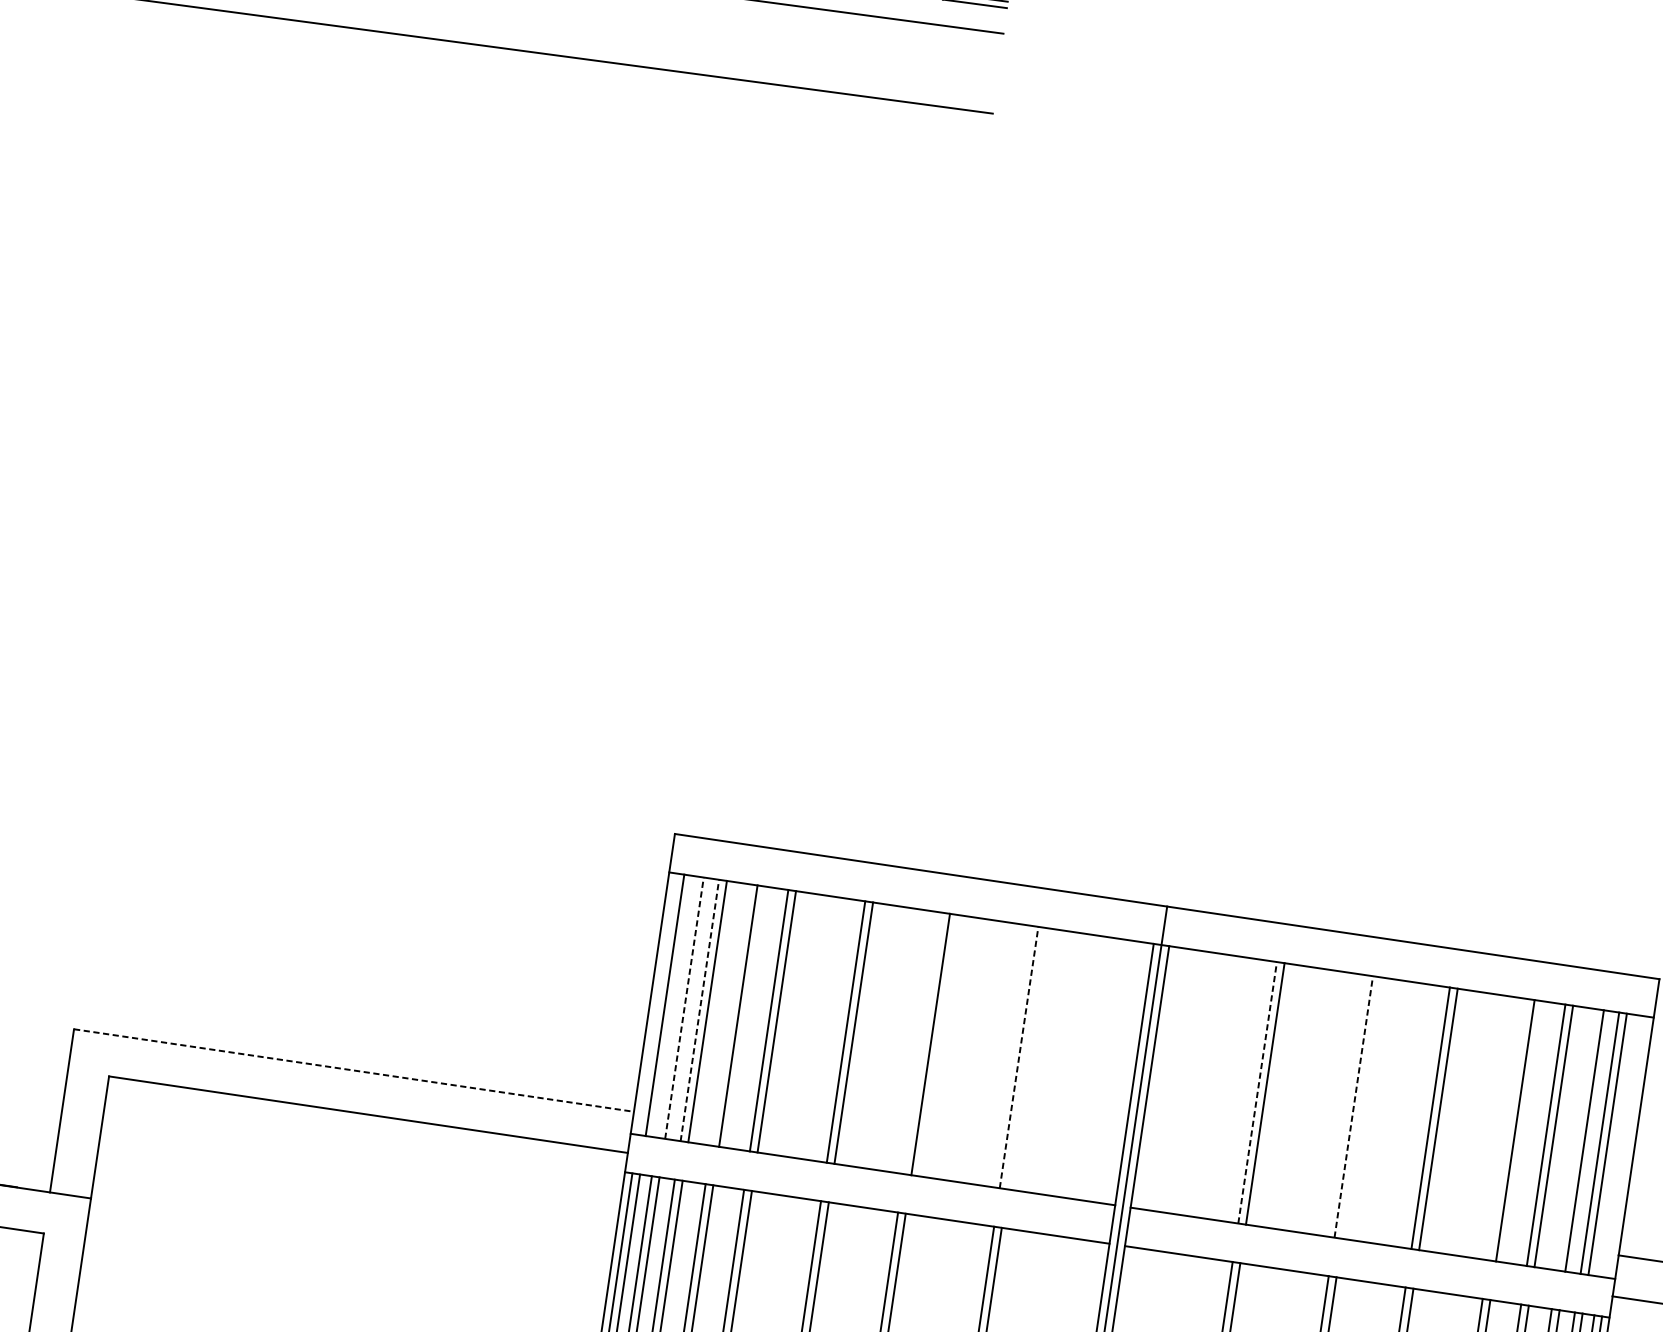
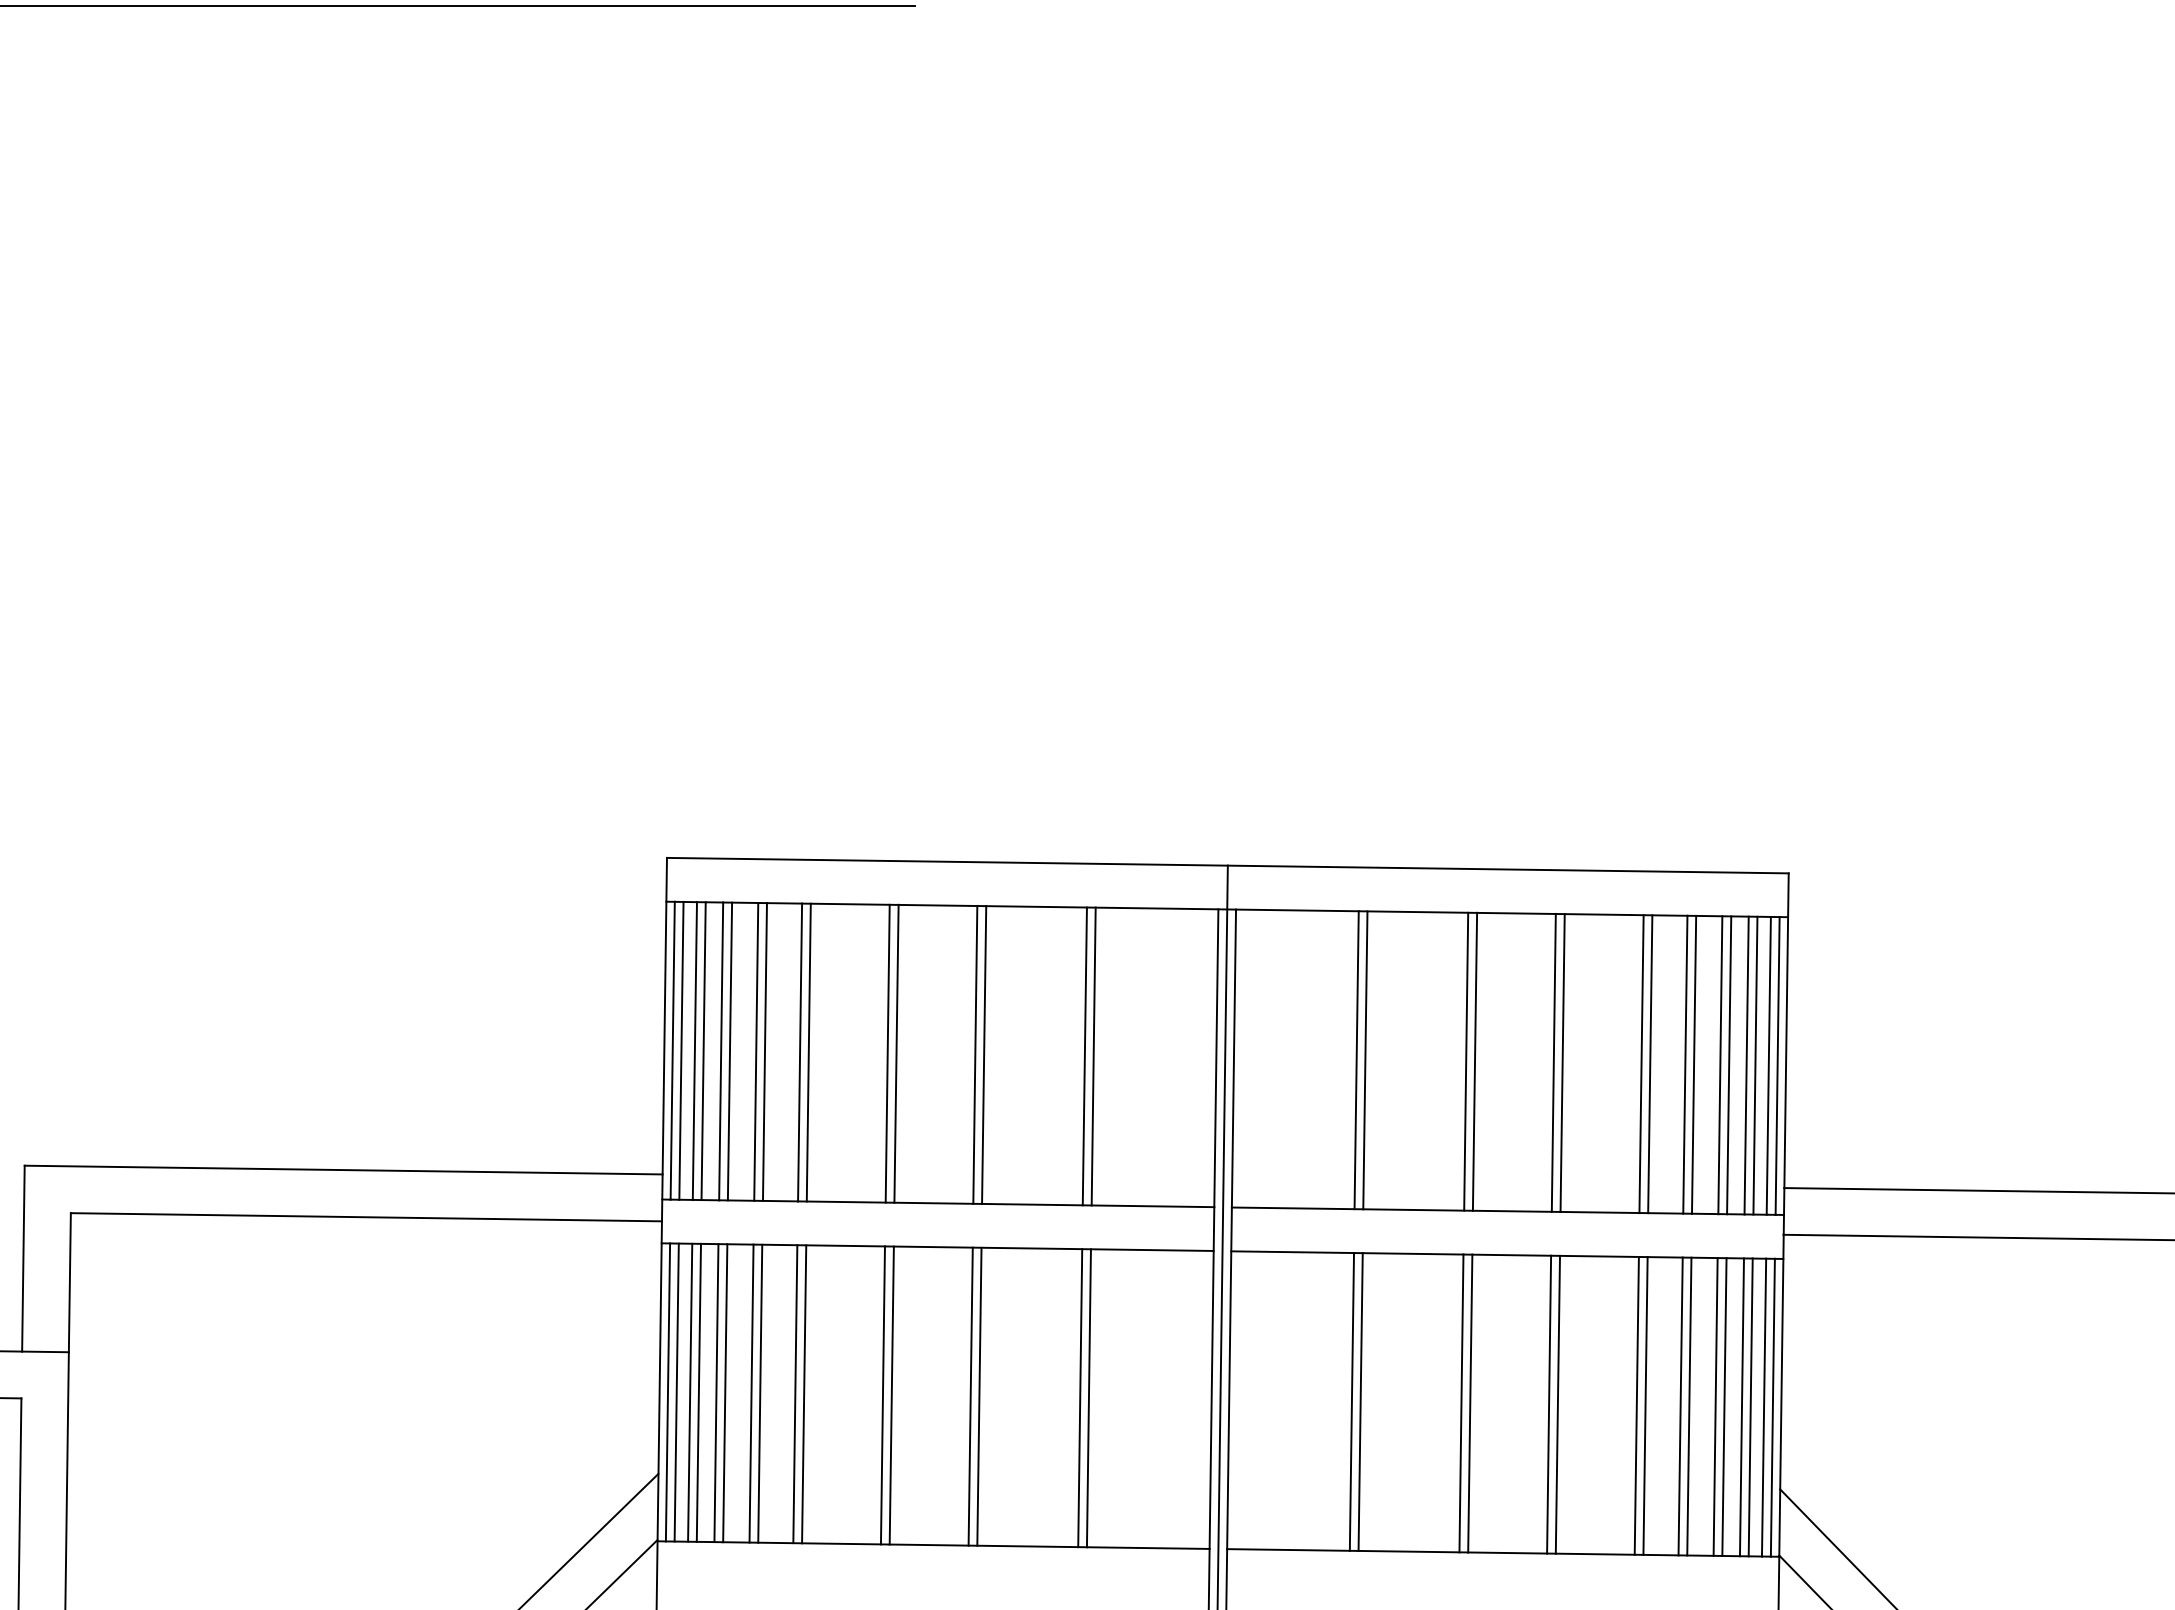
line: (657, 1003) -> (672, 1050), added
line: (676, 1007) -> (694, 1051), added
line: (684, 1008) -> (703, 1051), dashed -> solid
line: (700, 1010) -> (721, 1051), dashed -> solid
line: (730, 1014) -> (756, 1051), added
line: (923, 1043) -> (975, 1054), added
line: (1018, 1057) -> (1084, 1056), dashed -> solid
line: (1026, 1058) -> (1093, 1056), added
line: (353, 1070) -> (343, 1170), dashed -> solid
line: (1257, 1092) -> (1356, 1059), dashed -> solid
line: (1354, 1106) -> (1466, 1061), dashed -> solid
line: (1361, 1107) -> (1474, 1061), added
line: (1507, 1129) -> (1641, 1064), added
line: (1576, 1140) -> (1720, 1065), added
line: (1619, 1145) -> (1768, 1065), added
line: (1627, 1146) -> (1777, 1065), added

